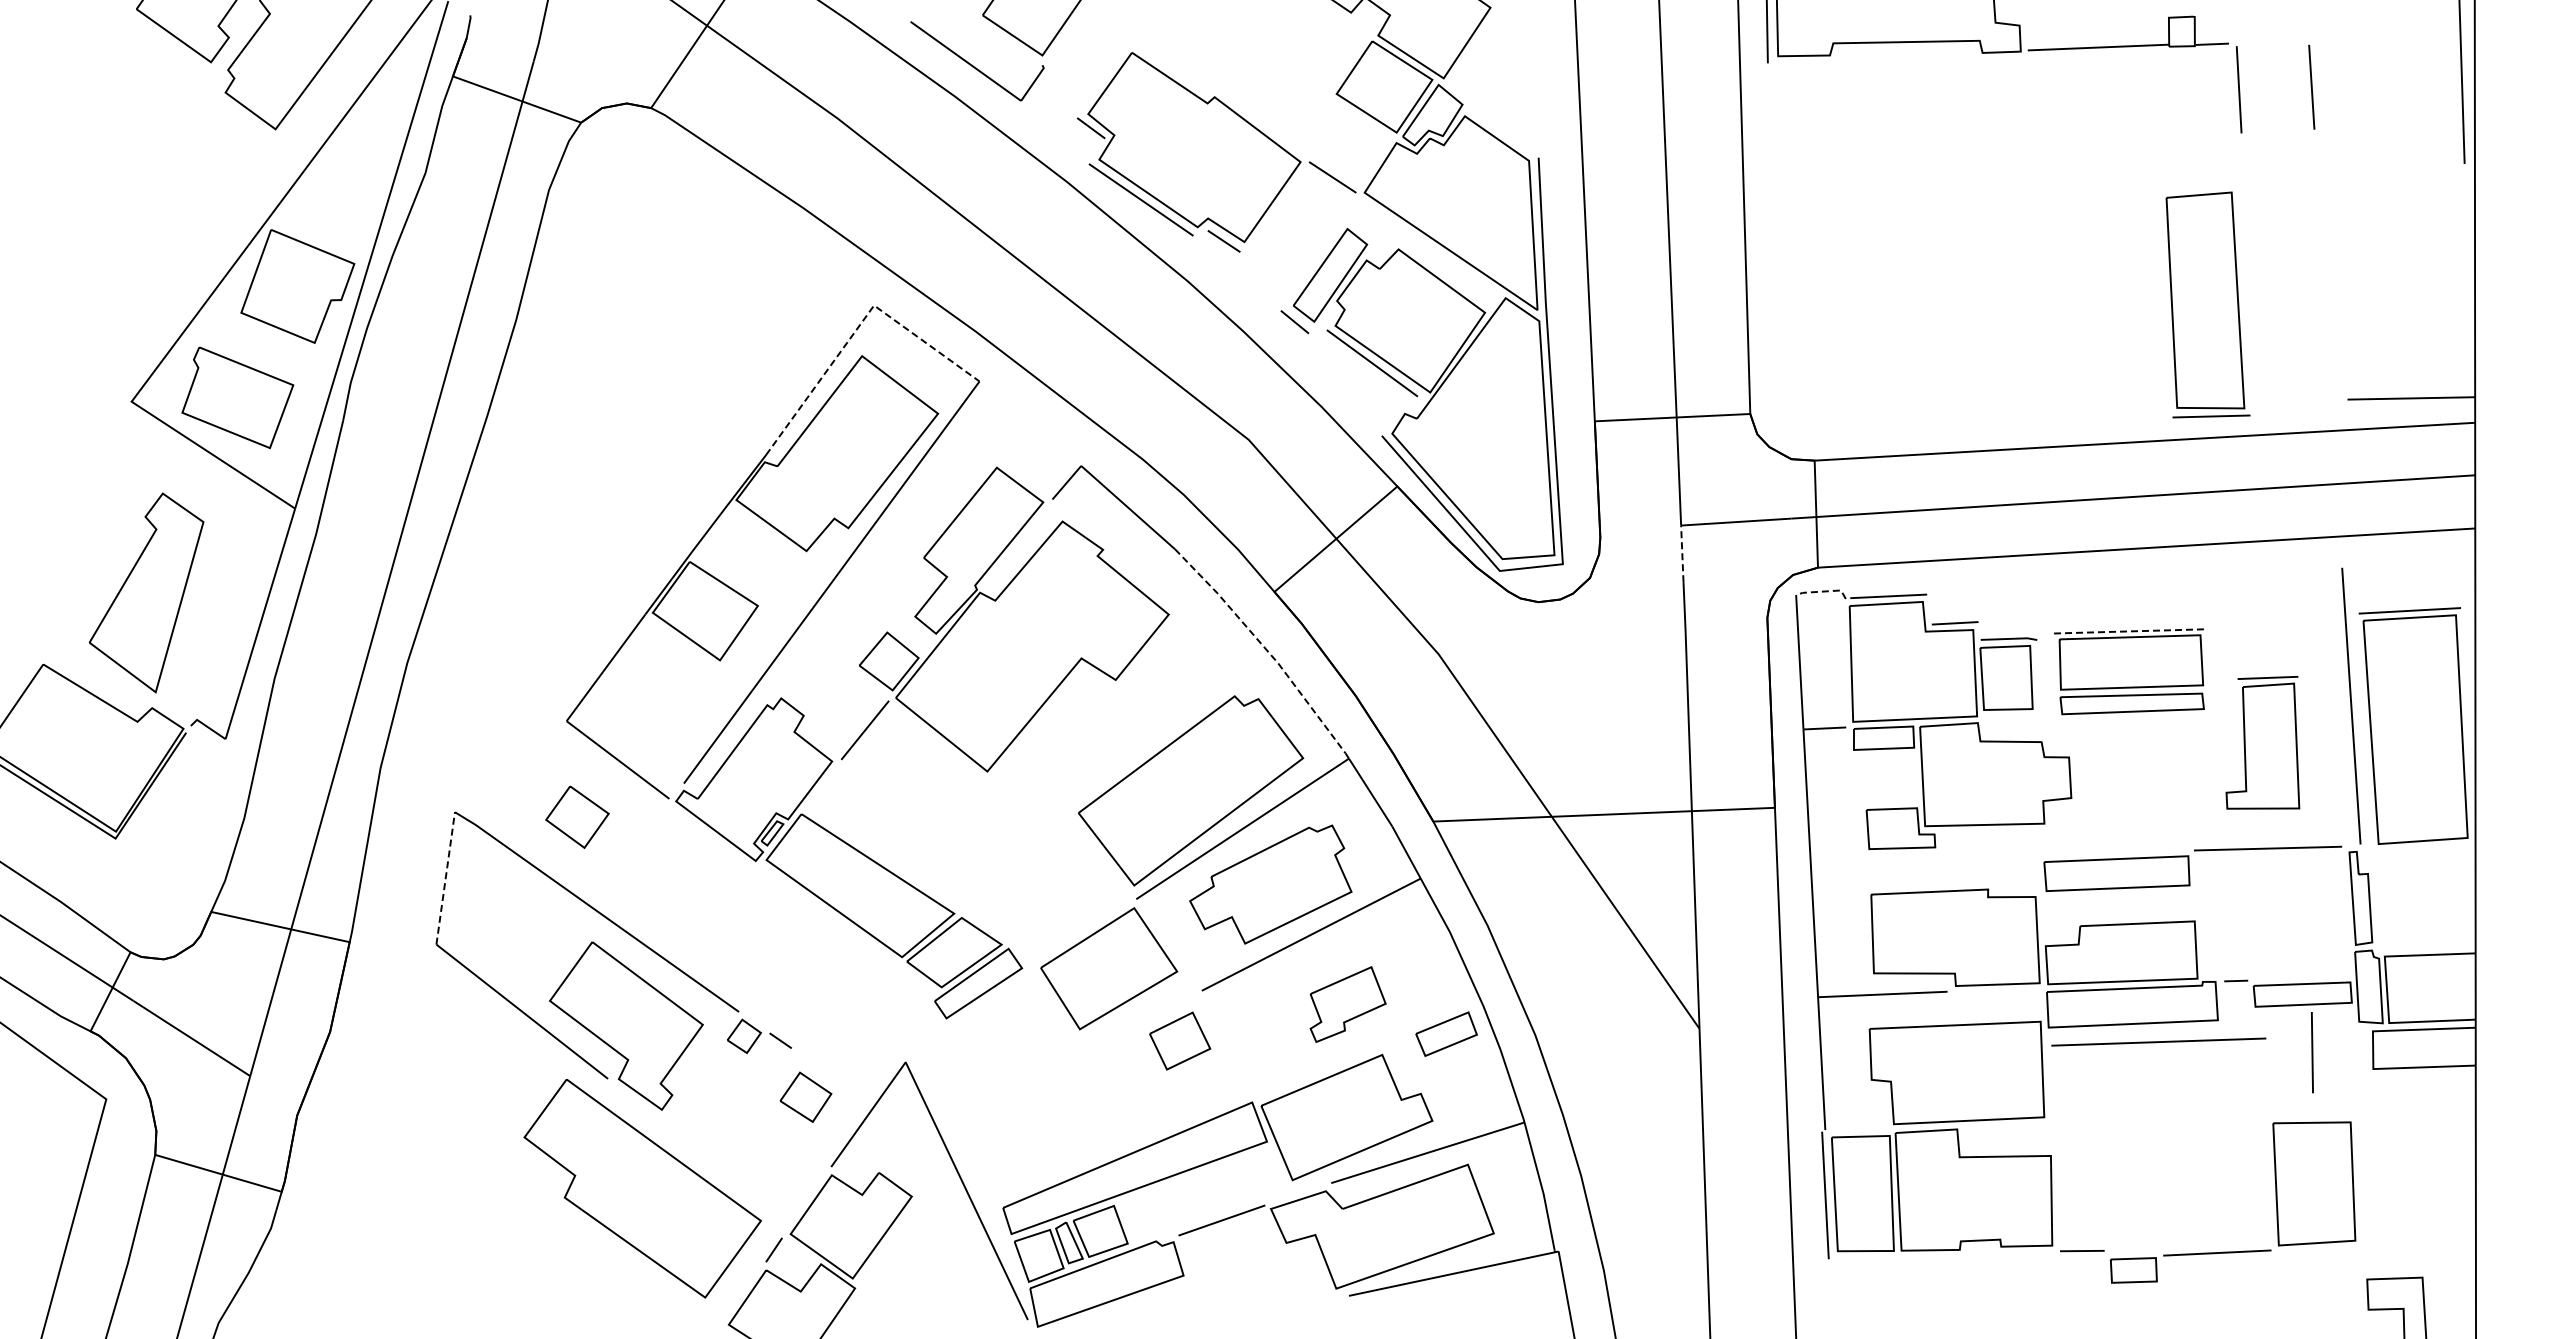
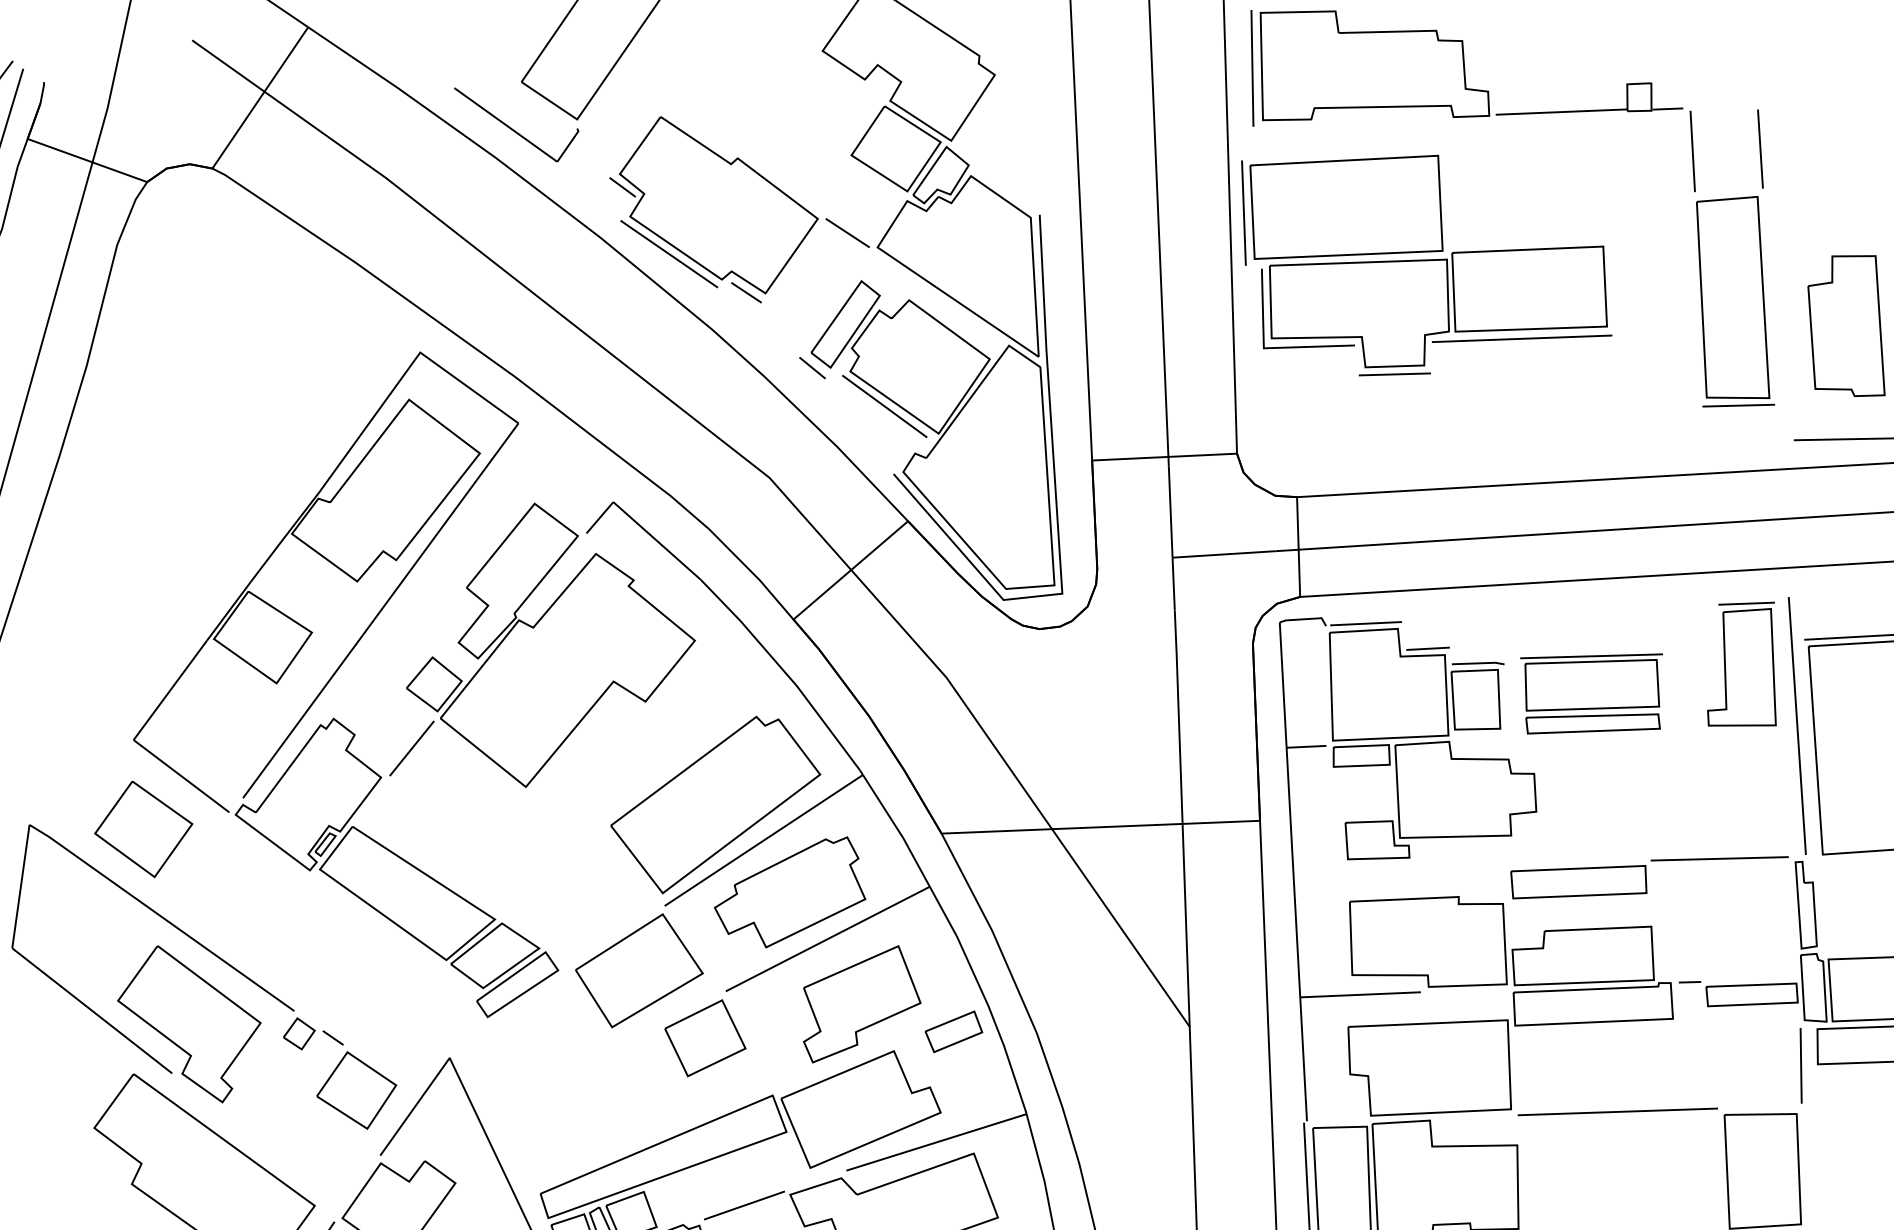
part: (1953, 211) -> (1426, 264), added
part: (2403, 277) -> (1845, 326), added
part: (2207, 304) -> (1735, 301), moved
line: (858, 327) -> (405, 373), dashed -> solid
line: (1682, 553) -> (1173, 583), dashed -> solid
line: (1823, 591) -> (1305, 619), dashed -> solid
line: (2130, 631) -> (1591, 656), dashed -> solid
line: (1264, 647) -> (784, 671), dashed -> solid
part: (2262, 742) -> (1741, 663), moved
part: (577, 817) -> (143, 829), size x1.67
line: (445, 878) -> (20, 886), dashed -> solid
part: (1347, 1004) -> (861, 1004), size x1.67
part: (1180, 1040) -> (705, 1037), size x1.43
line: (2158, 1041) -> (1617, 1111), moved
line: (2312, 1052) -> (1801, 1065), moved
part: (805, 1097) -> (356, 1090), size x1.67

